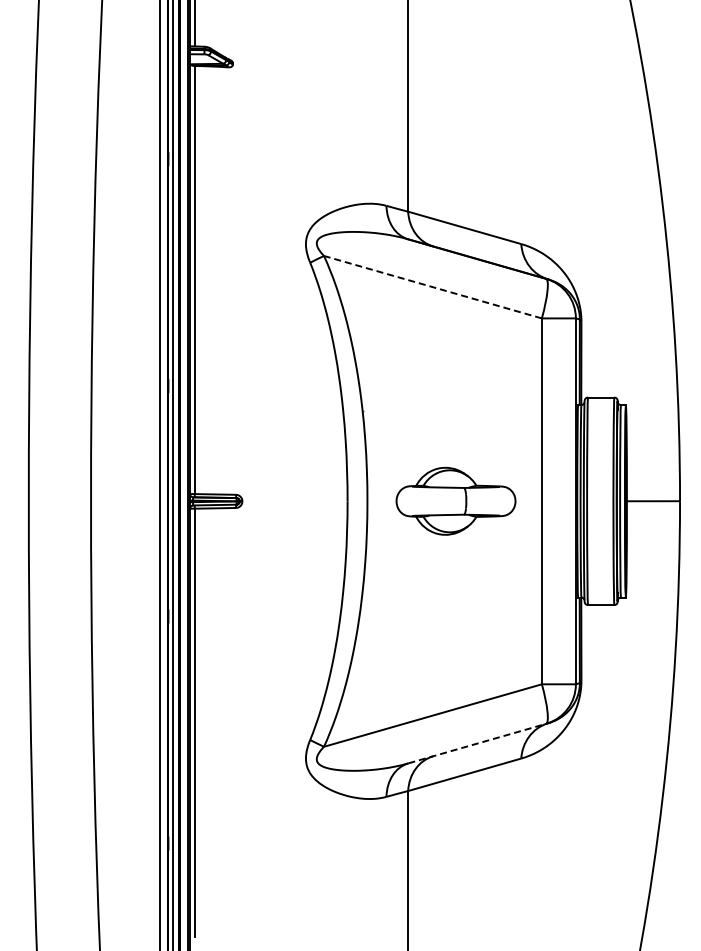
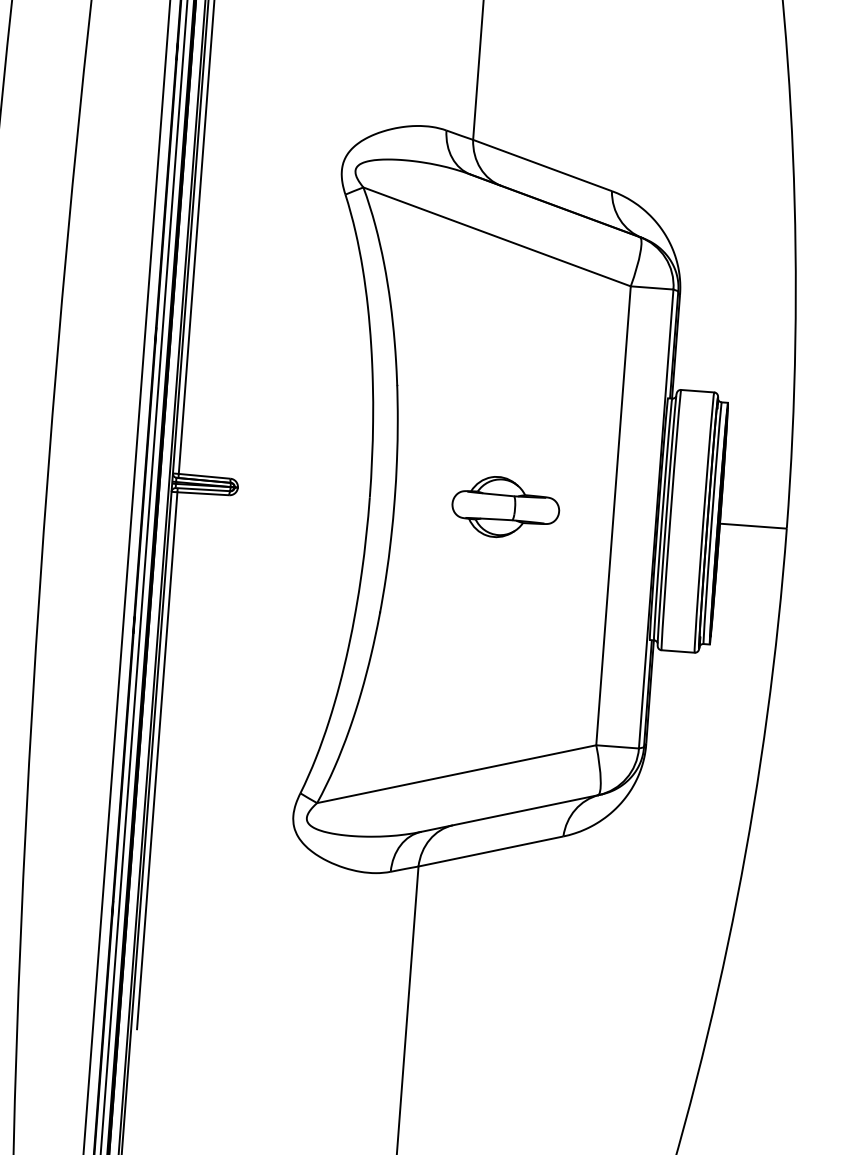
line: (432, 287) -> (496, 237), dashed -> solid
part: (455, 501) -> (505, 507), size x0.71
line: (477, 743) -> (509, 813), dashed -> solid

